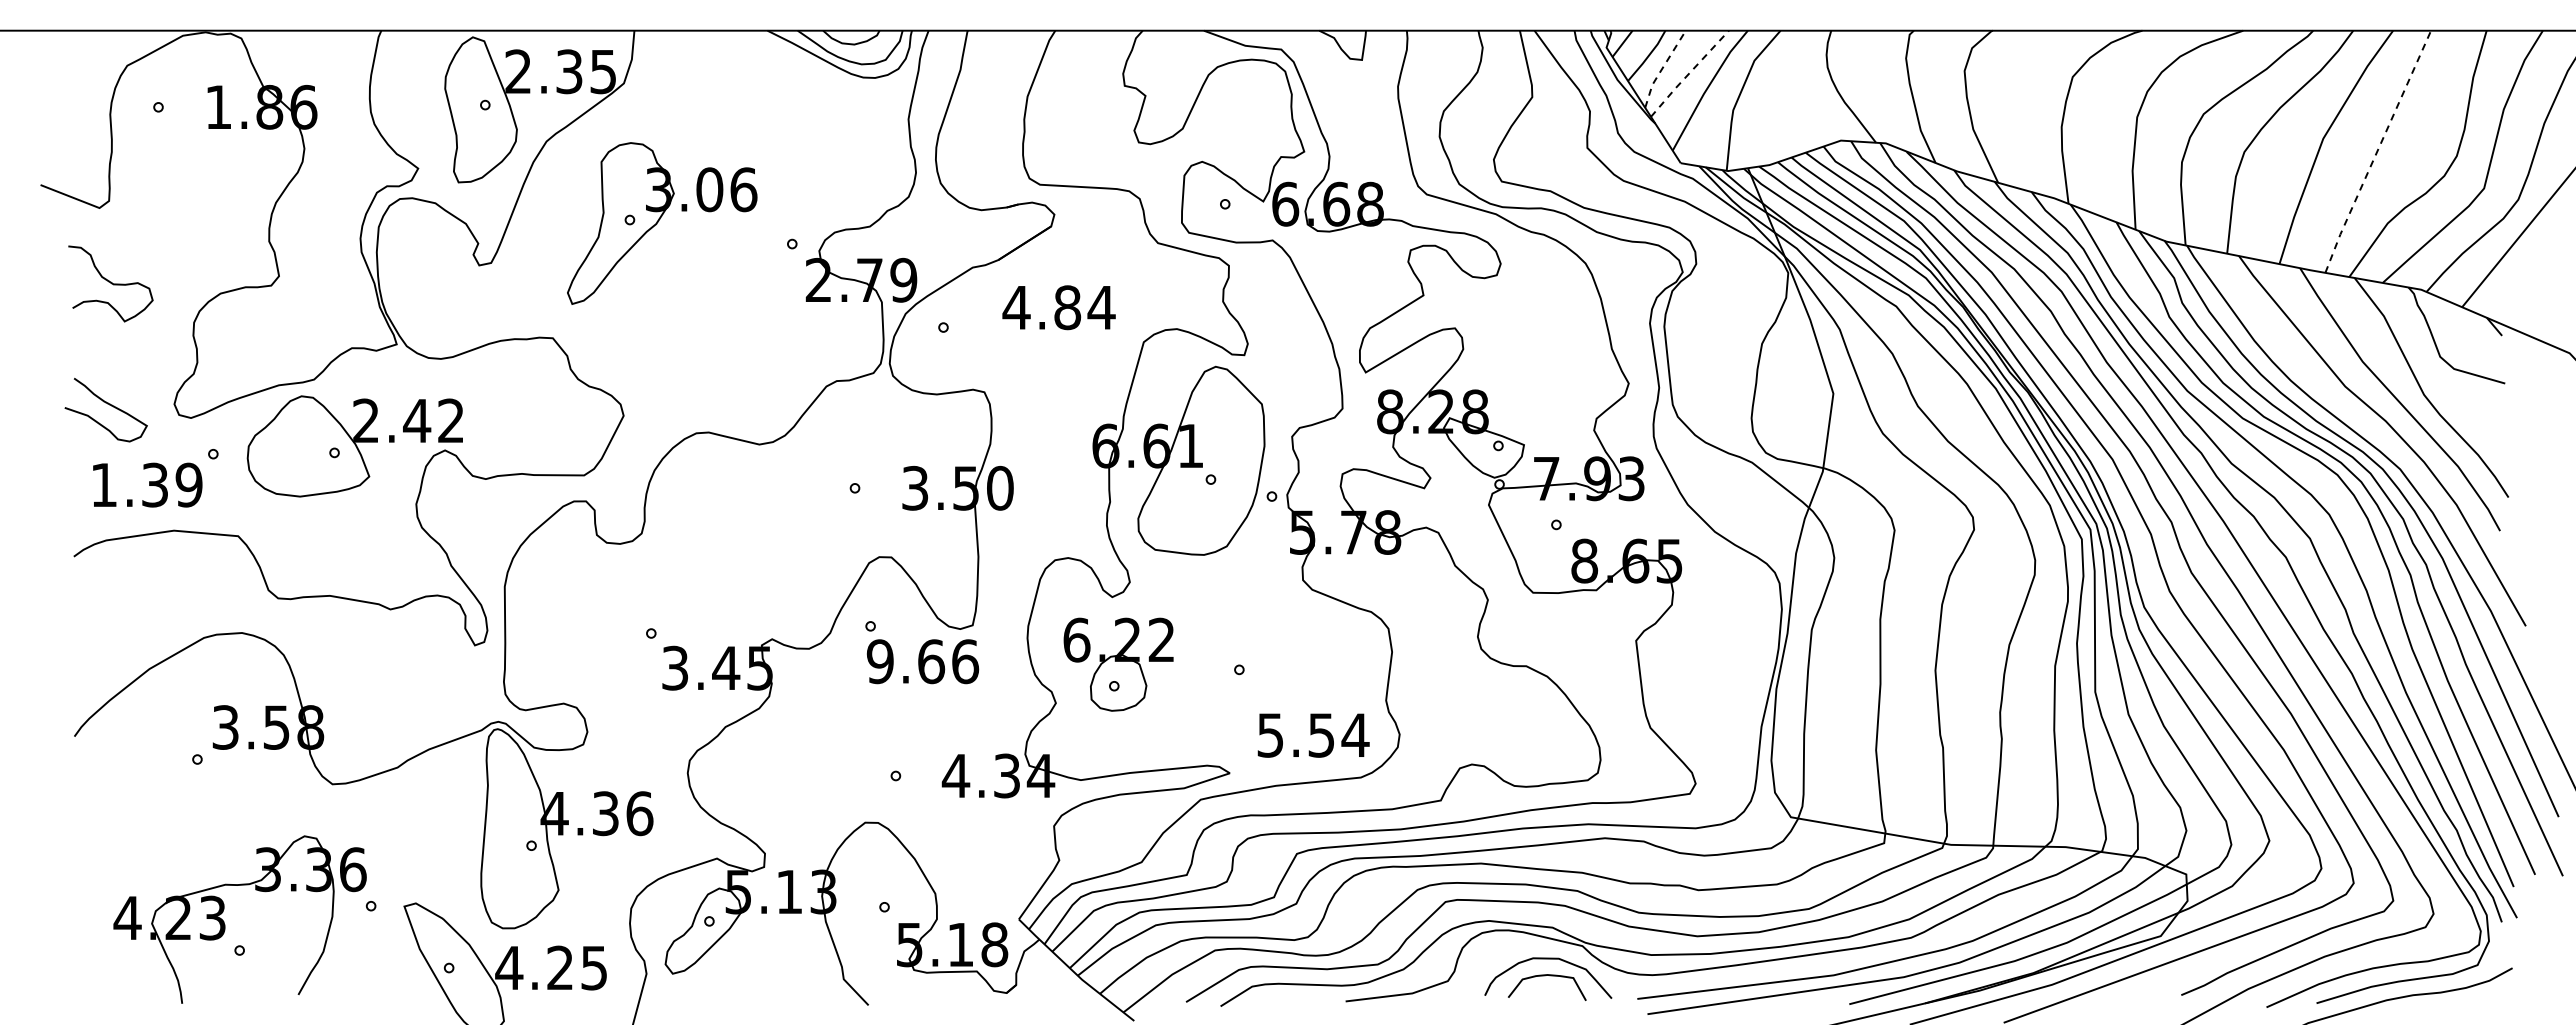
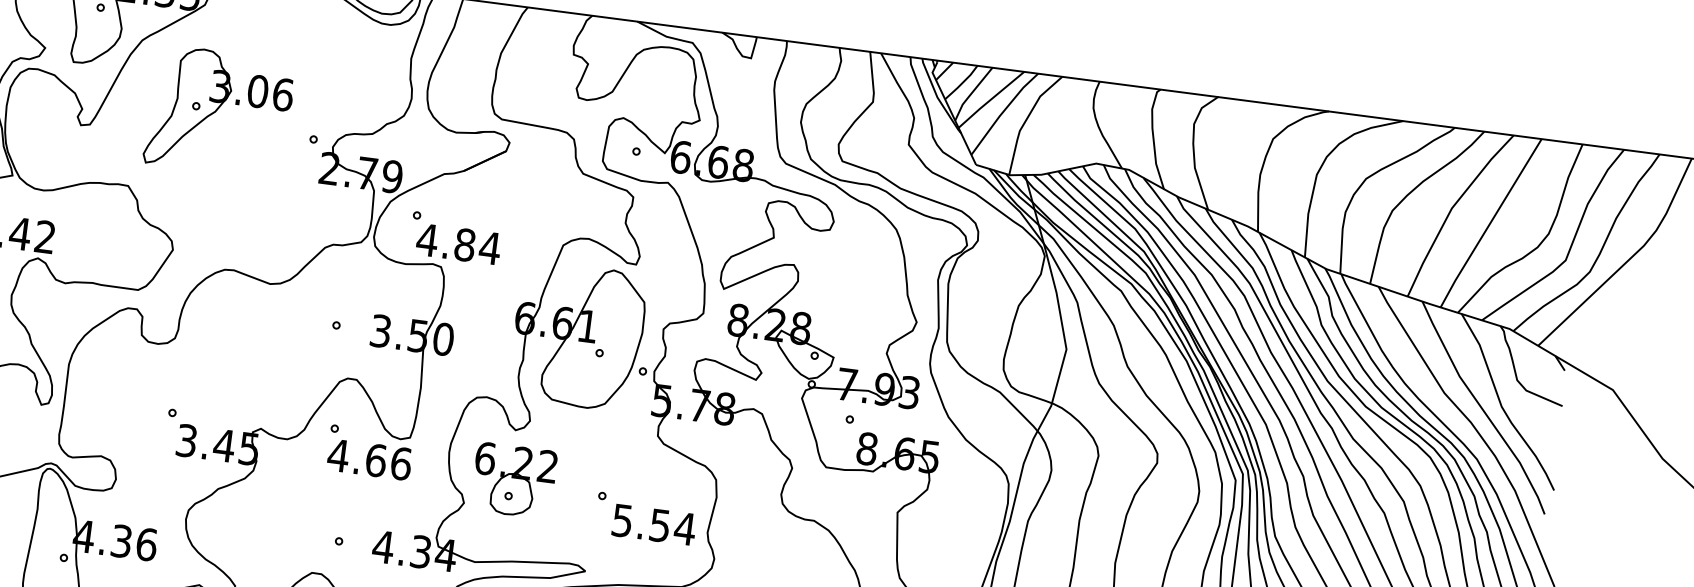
line: (1662, 68) -> (971, 93), dashed -> solid
line: (1688, 73) -> (990, 99), dashed -> solid
line: (2377, 152) -> (1490, 223), dashed -> solid
text: (1058, 307) -> (458, 244), moved
text: (880, 661) -> (338, 455), 9.66 -> 4.66
text: (1313, 735) -> (654, 524), moved

